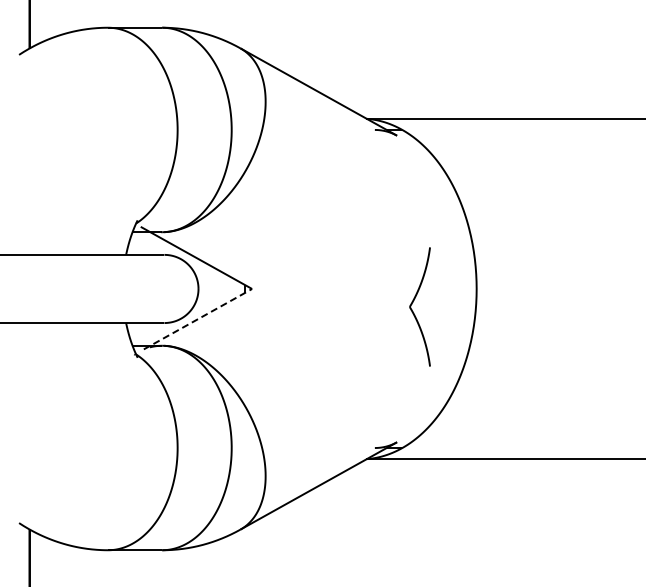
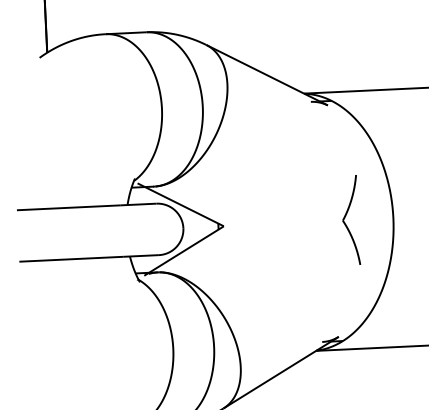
part: (413, 302) -> (345, 217), moved
line: (198, 318) -> (184, 250), dashed -> solid

